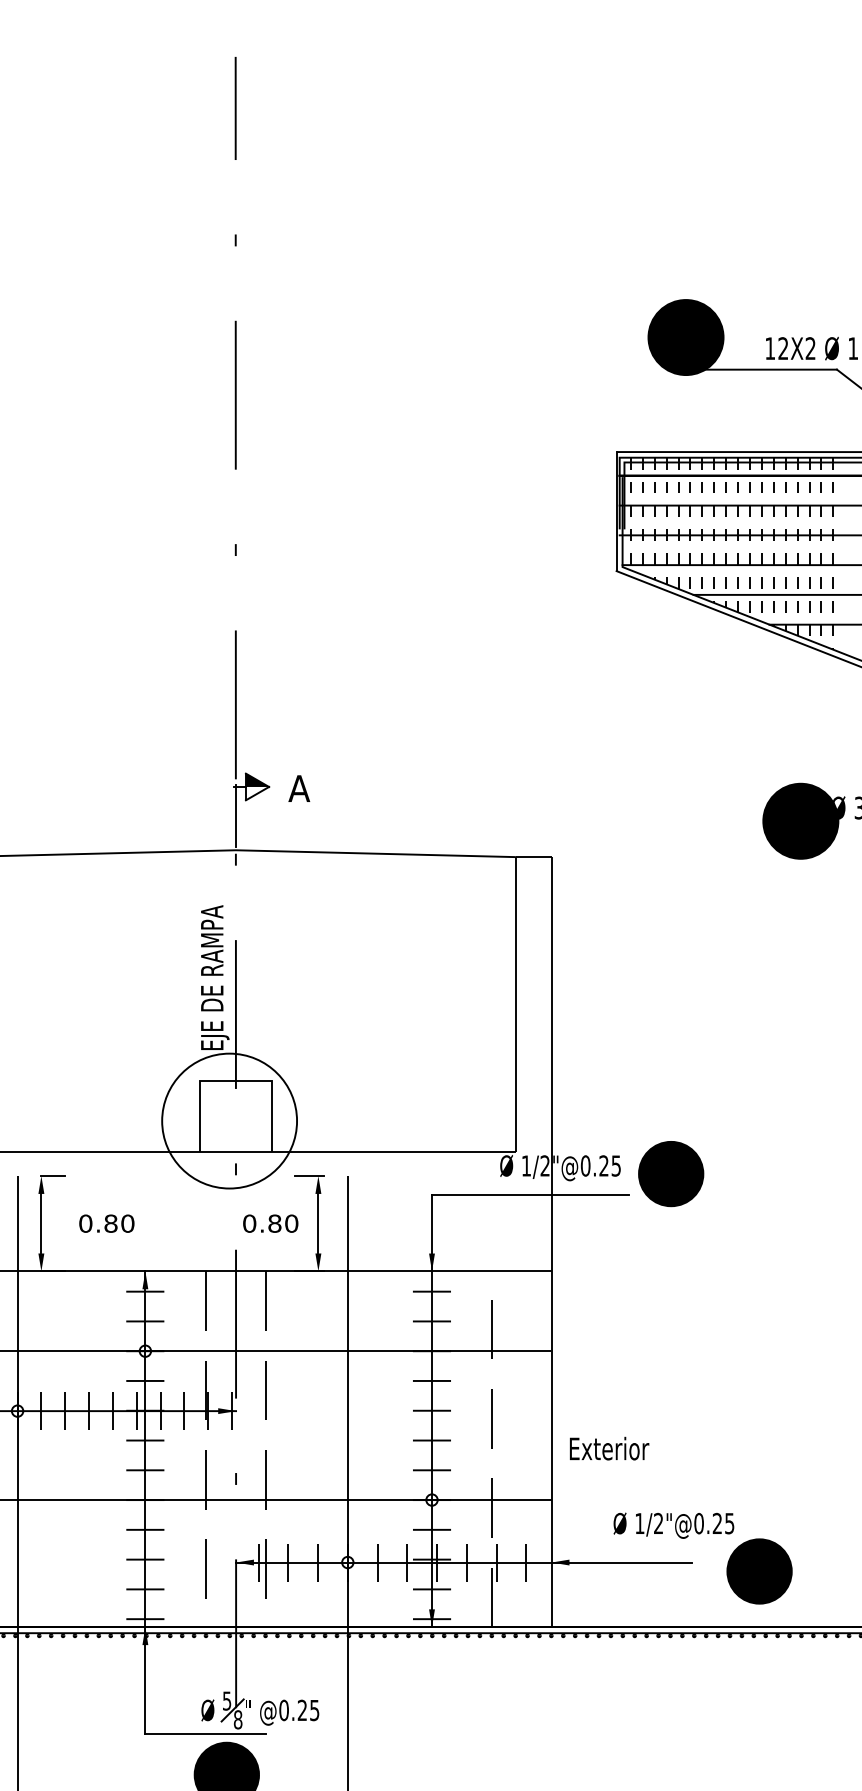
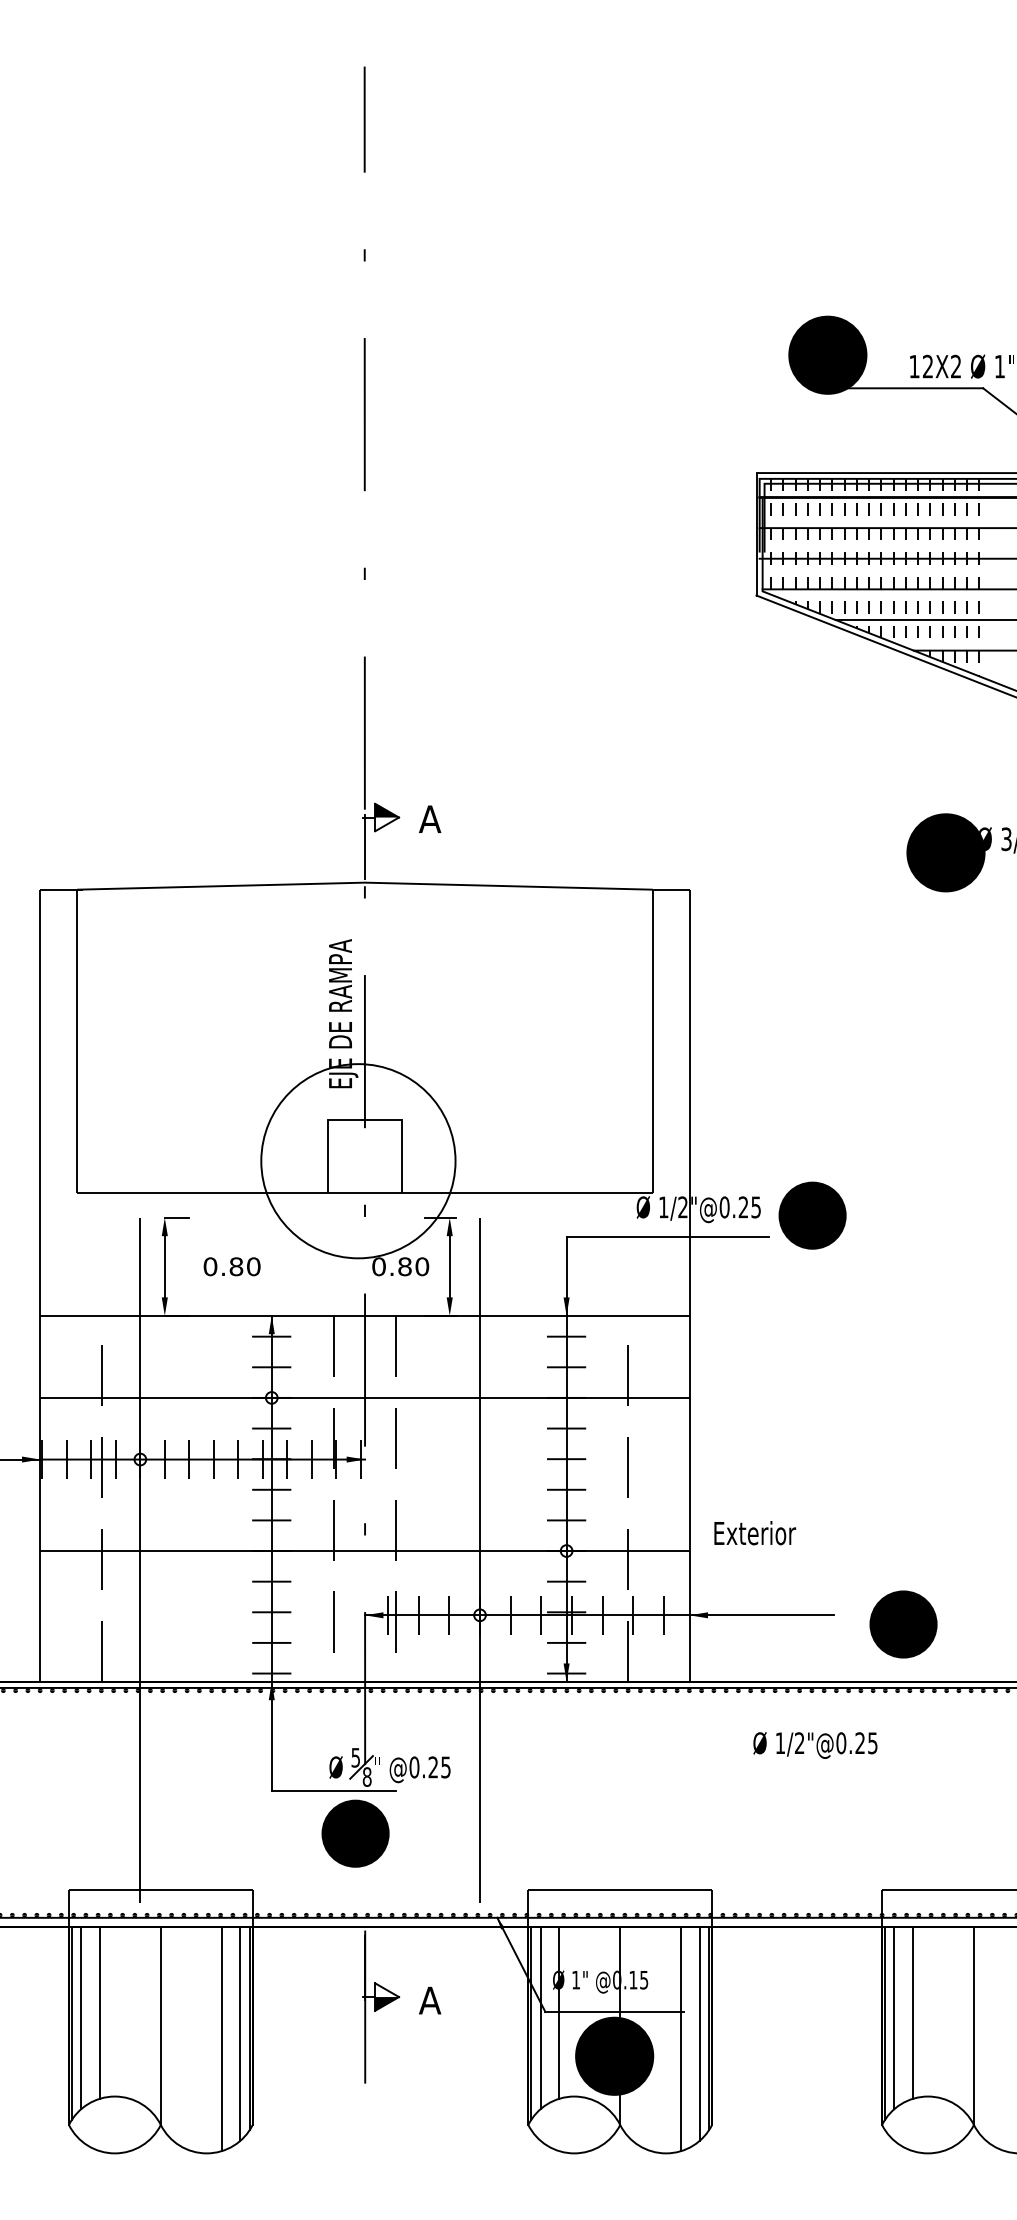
circle: (229, 1120) -> (358, 1160), size x1.4
text: (609, 1448) -> (755, 1533), moved
text: (673, 1525) -> (815, 1745), moved

